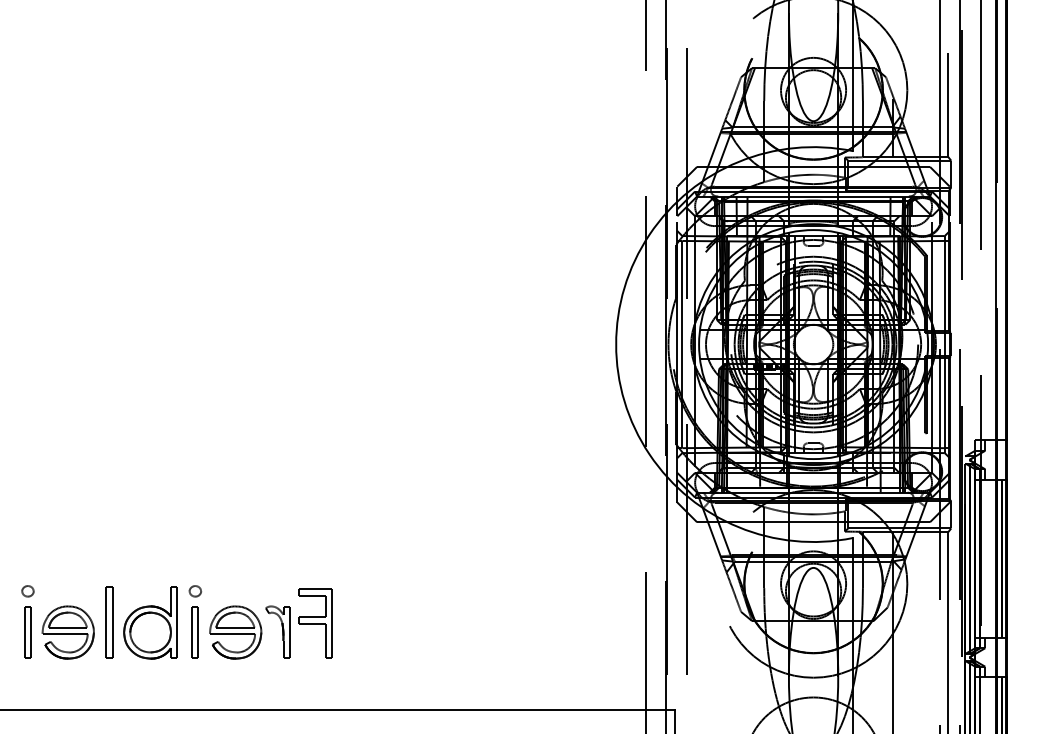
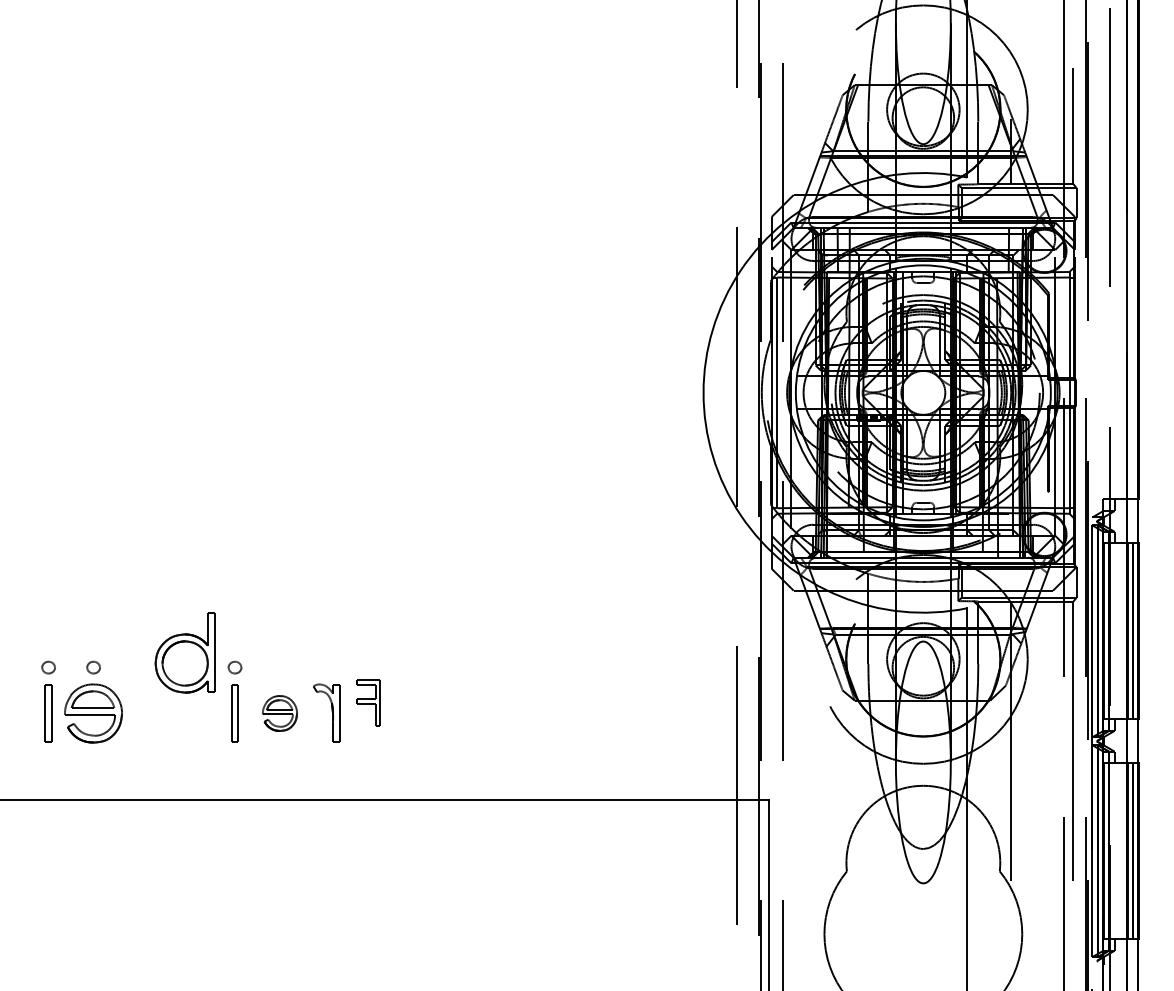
part: (68, 591) -> (93, 667), added
part: (109, 622) -> (139, 702), removed
part: (150, 622) -> (184, 652), moved
part: (315, 623) -> (368, 703), size x0.6
part: (235, 632) -> (279, 713), size x0.6

